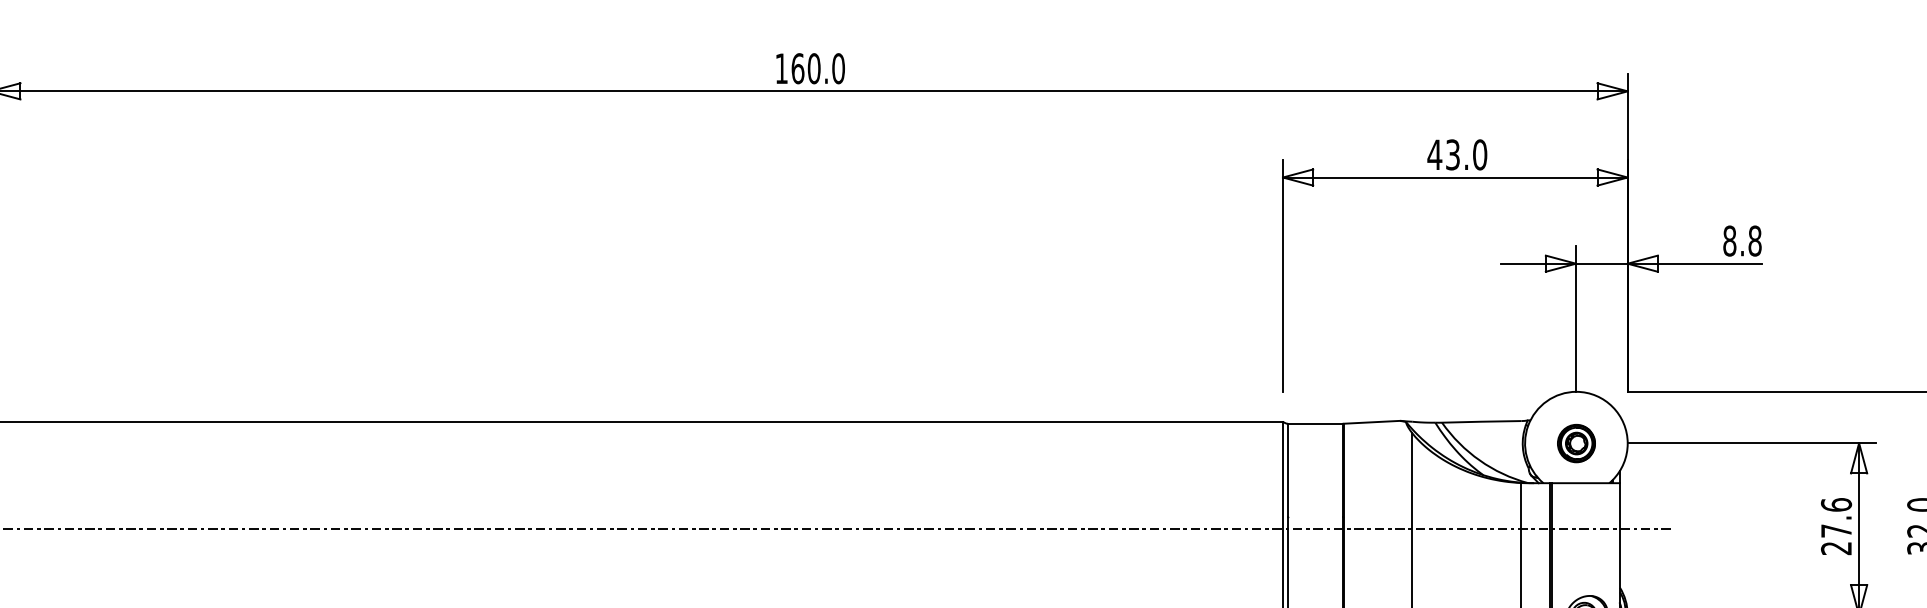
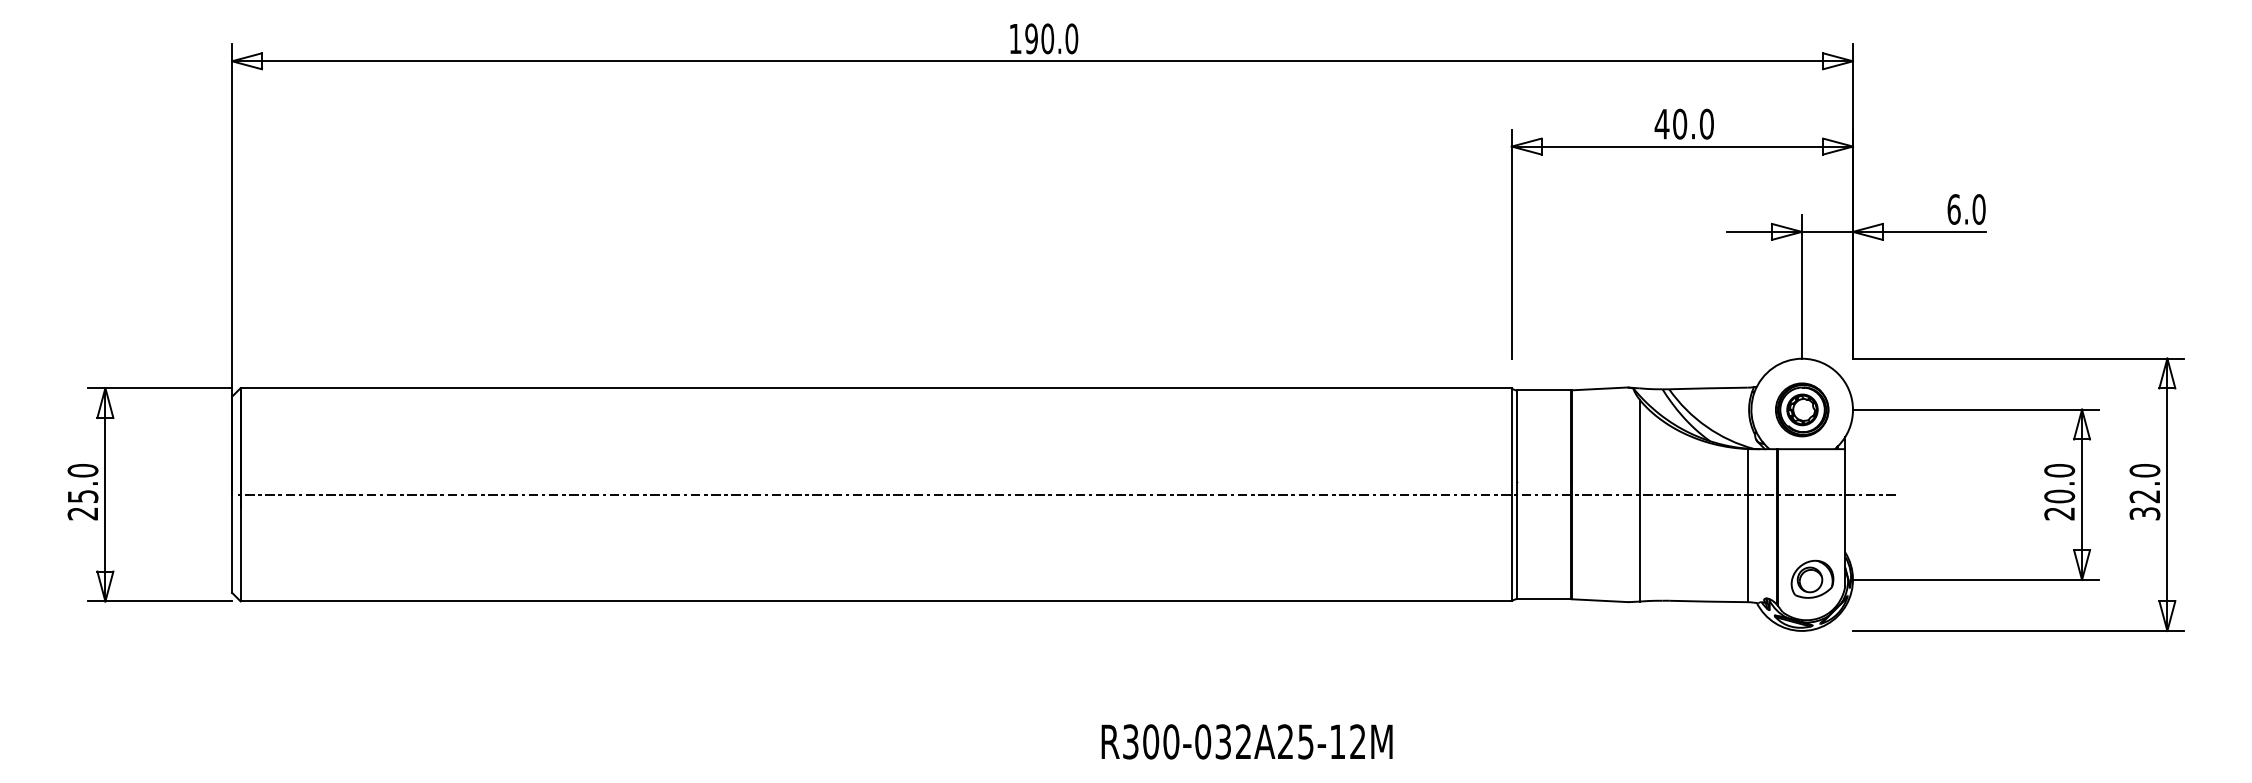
text: (797, 68) -> (1031, 38), 160.0 -> 190.0
text: (1453, 154) -> (1680, 123), 43.0 -> 40.0
text: (1742, 241) -> (1966, 209), 8.8 -> 6.0
part: (1576, 443) -> (1802, 409), size x1.43
text: (1836, 517) -> (2059, 483), 27.6 -> 20.0

